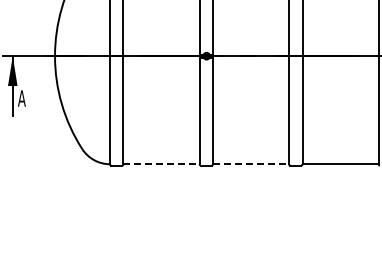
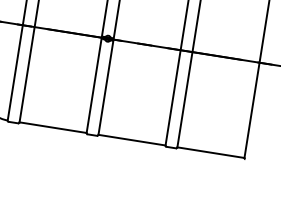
line: (162, 164) -> (53, 128), dashed -> solid
line: (251, 164) -> (132, 140), dashed -> solid

